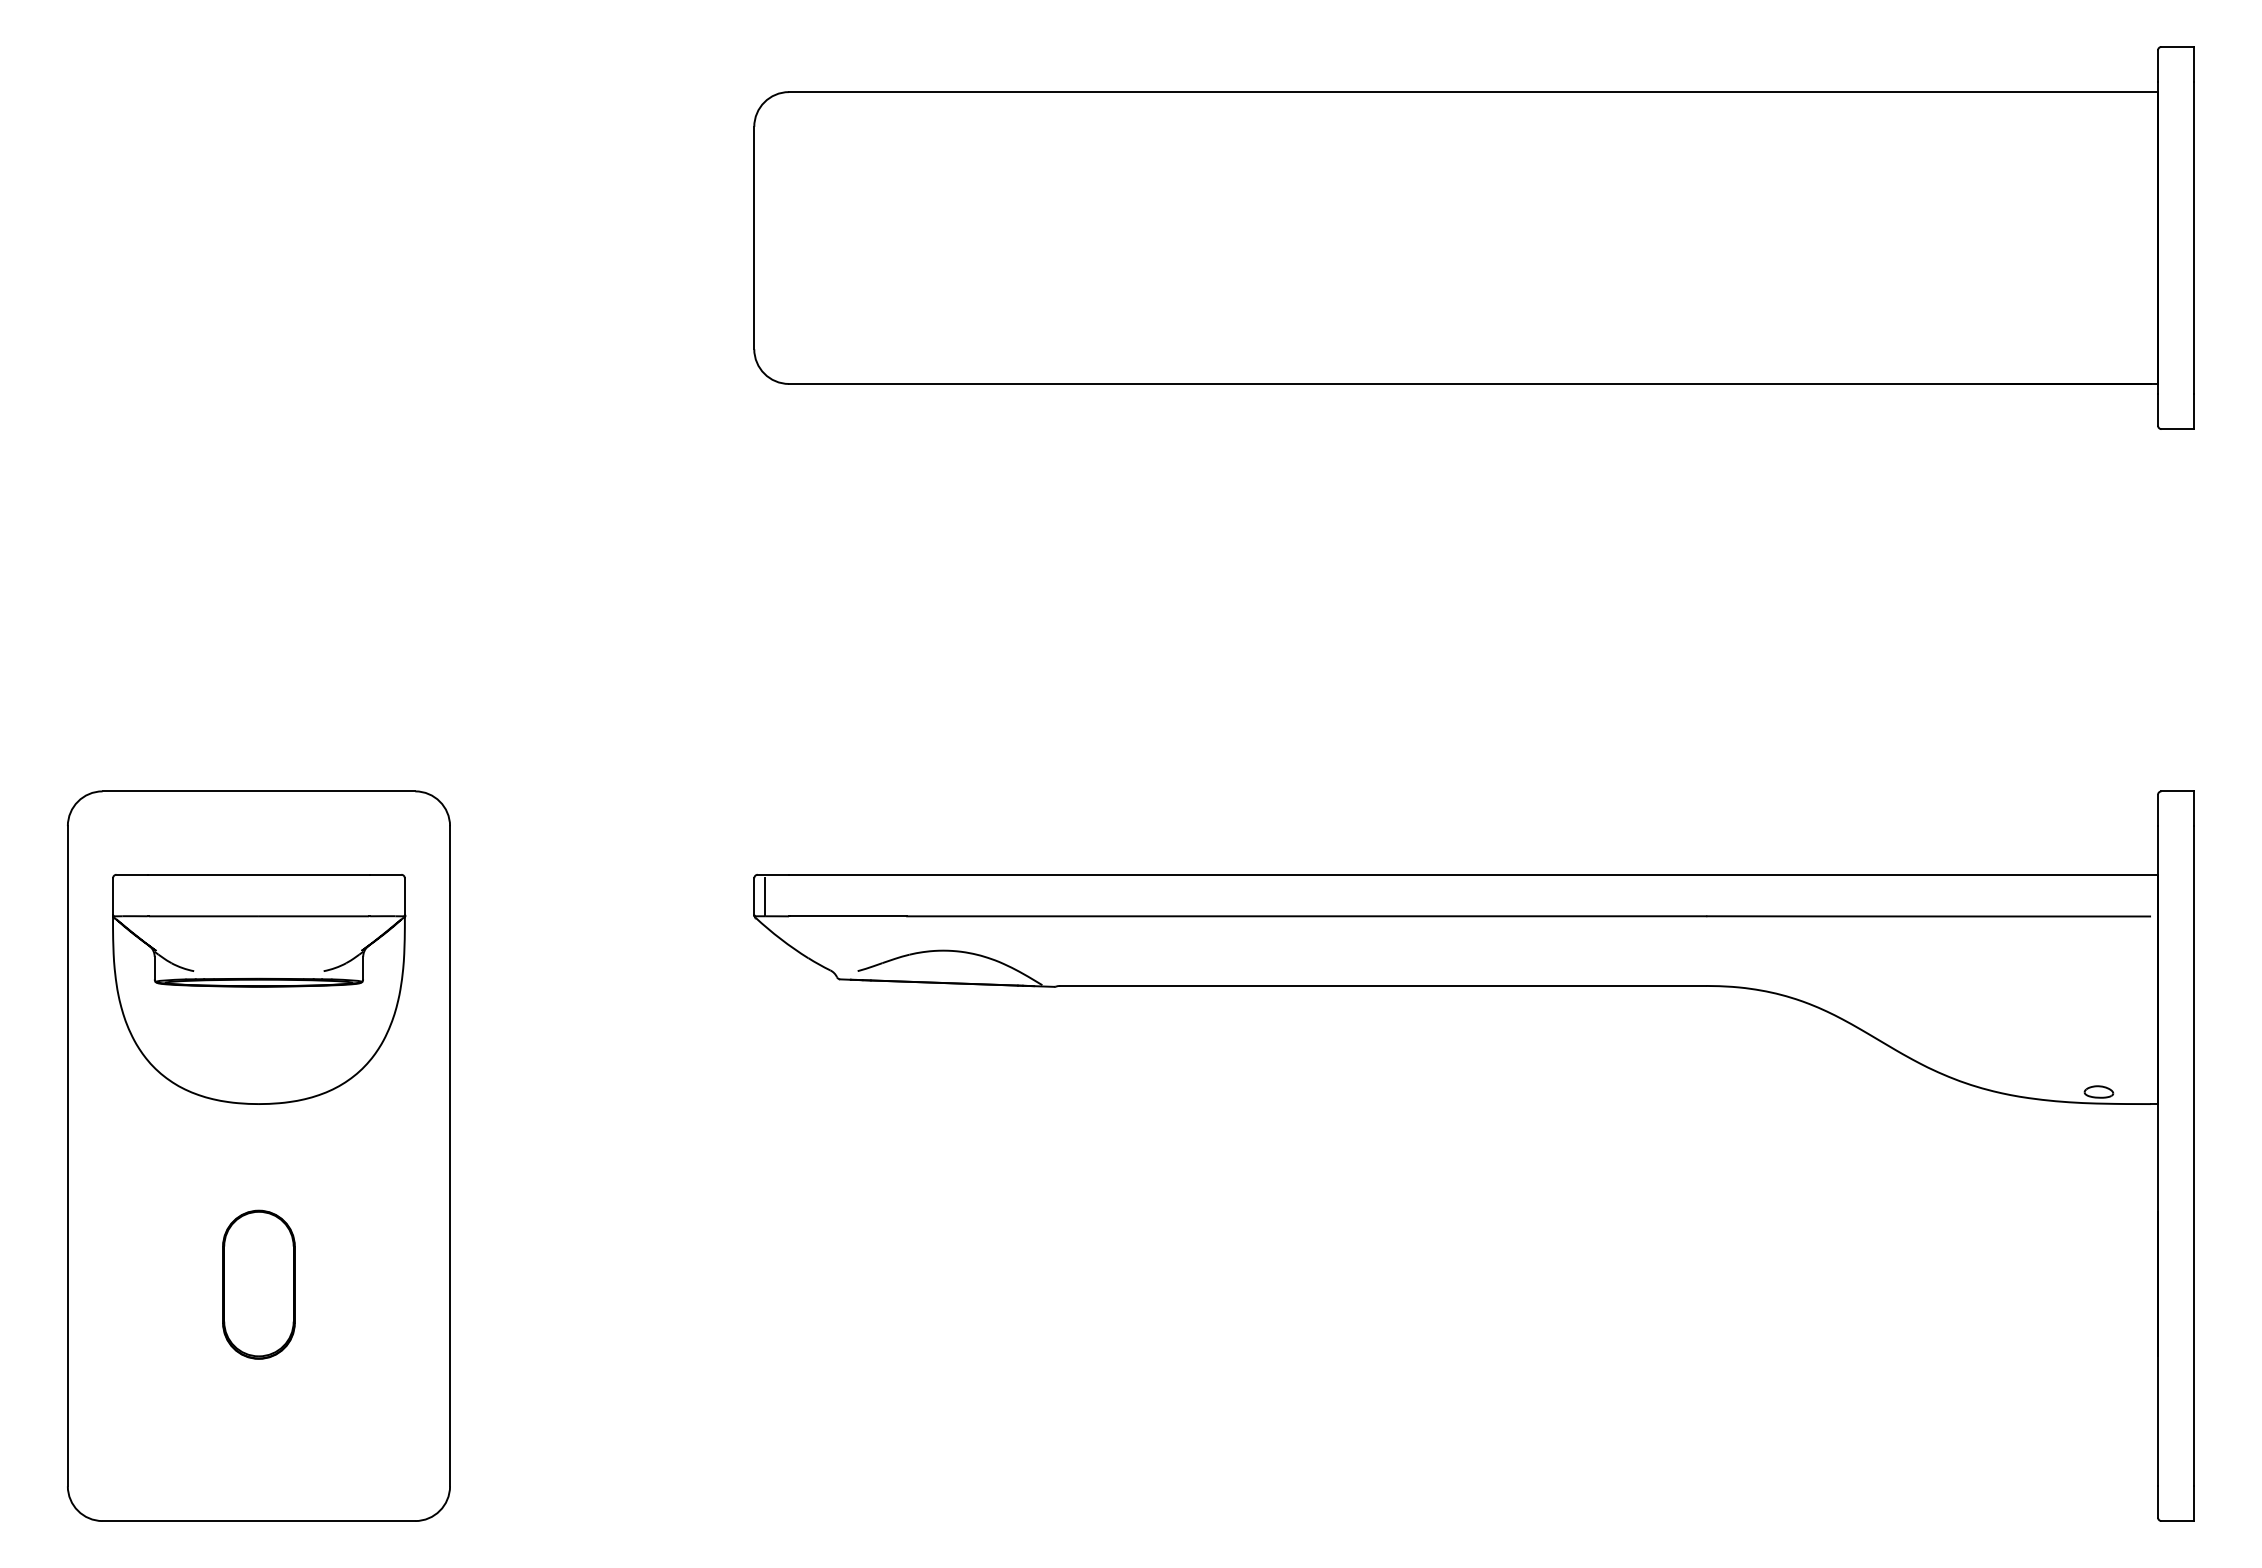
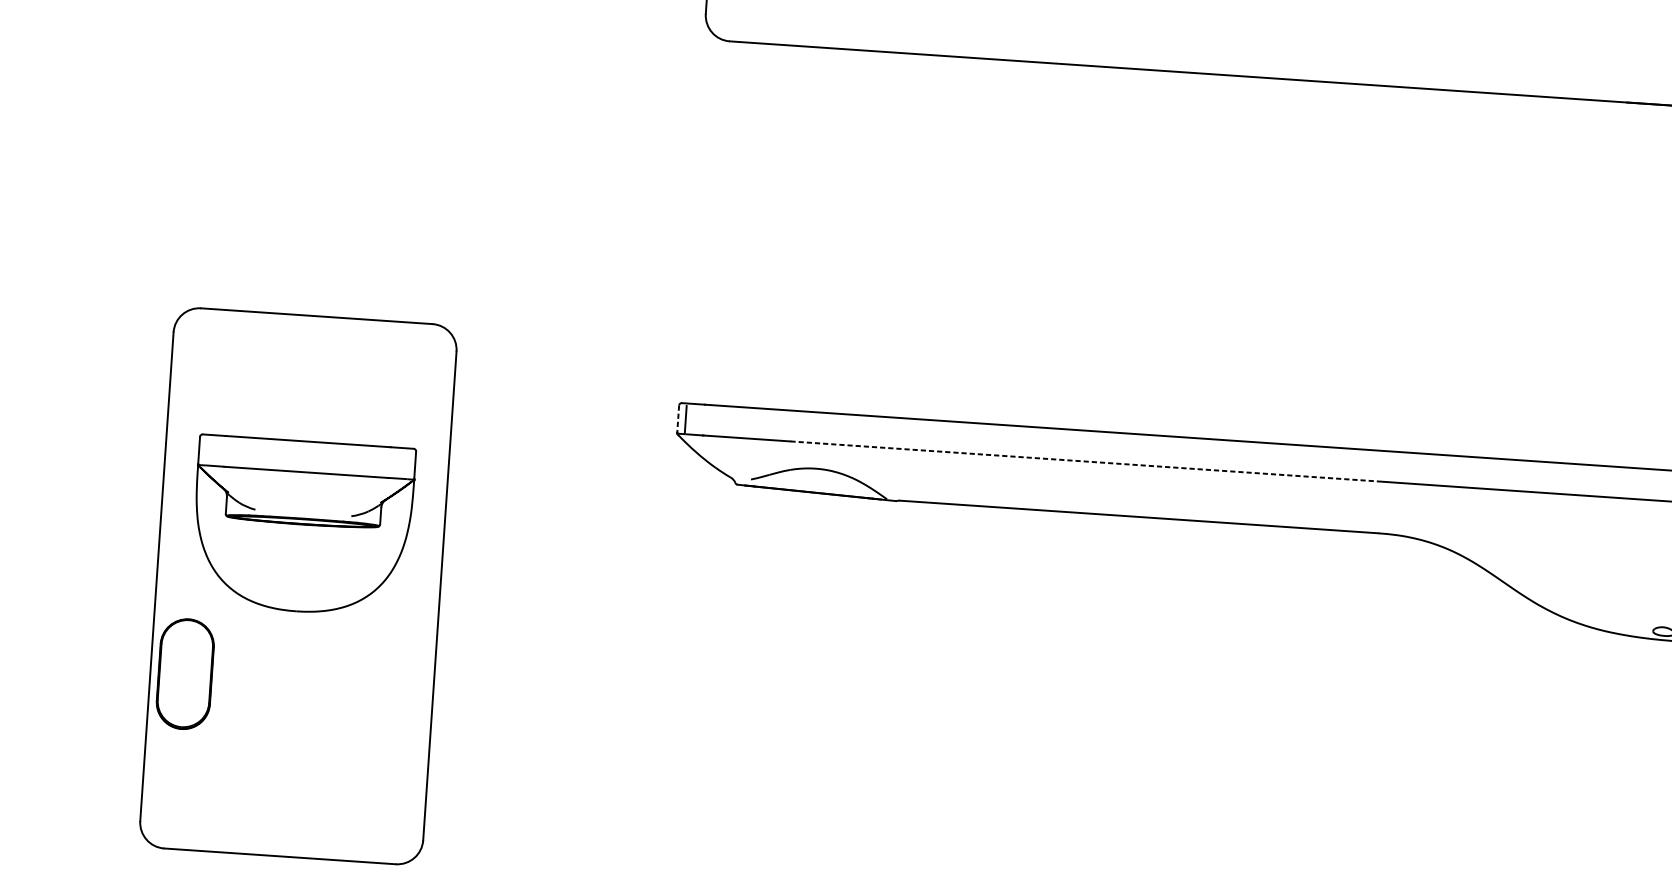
line: (754, 897) -> (678, 419), solid -> dashed
line: (1306, 916) -> (1085, 461), solid -> dashed
part: (259, 989) -> (302, 526), moved
part: (258, 1284) -> (185, 673), moved

